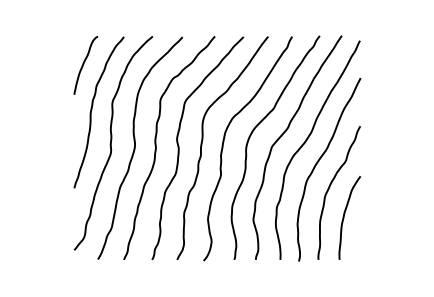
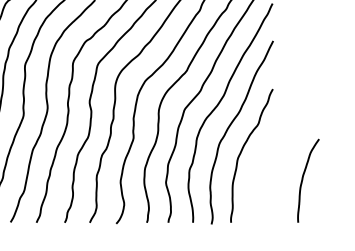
curve: (345, 214) -> (304, 177), moved

